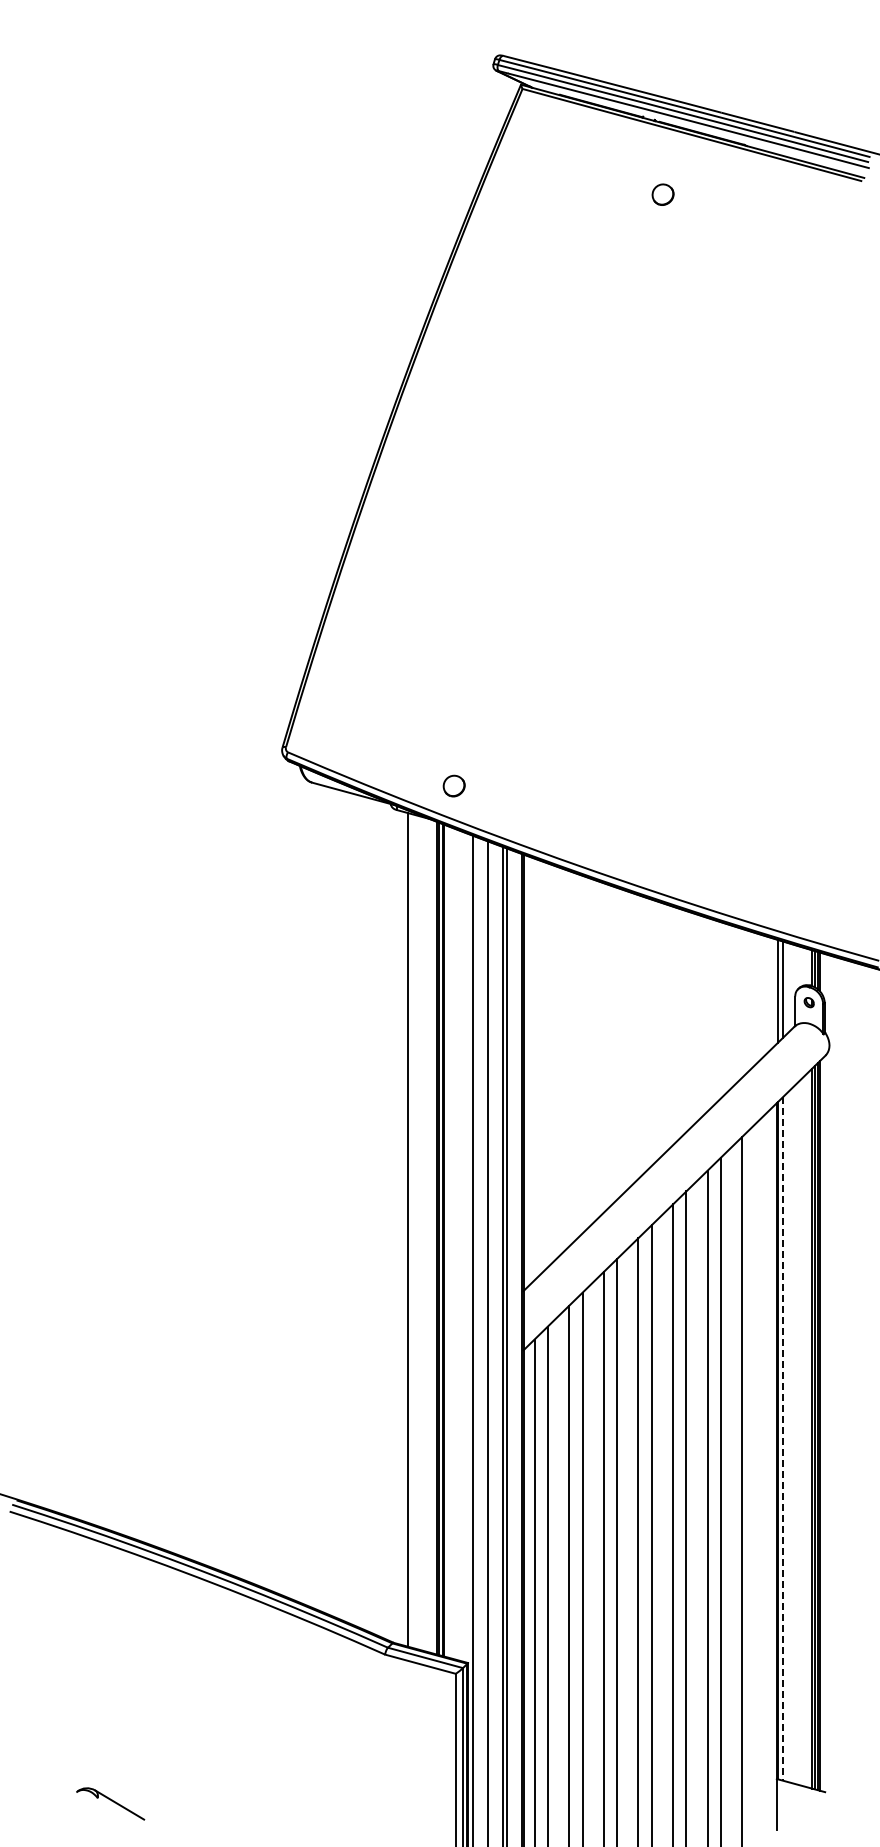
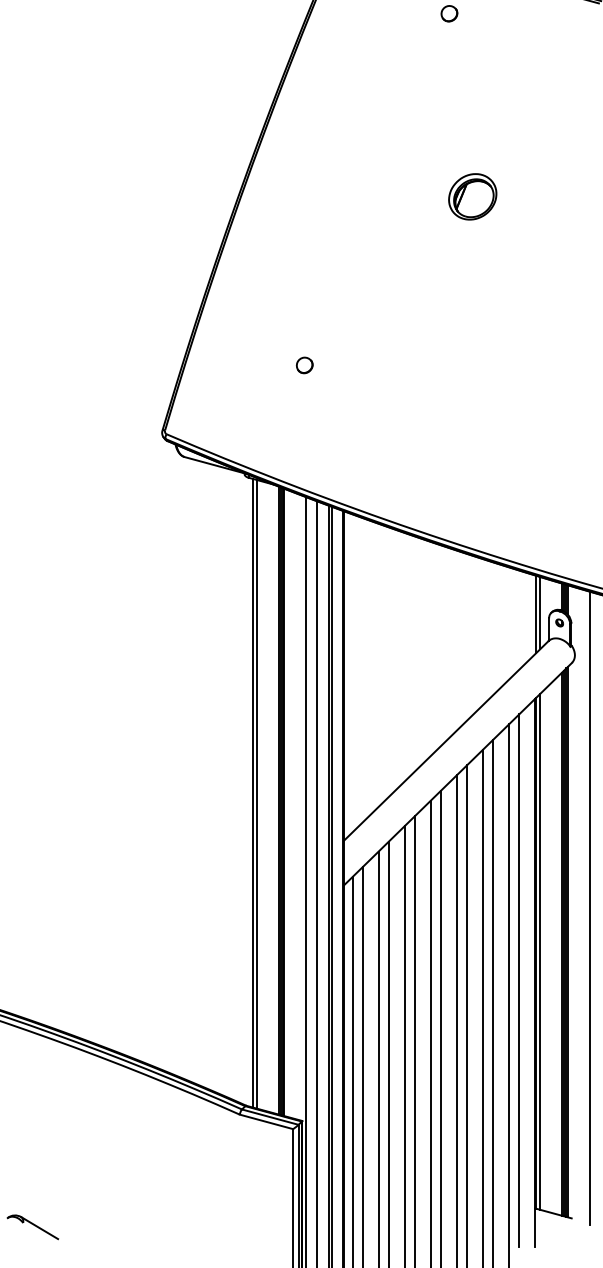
part: (693, 437) -> (472, 196), added
part: (453, 785) -> (304, 364), moved
line: (402, 1228) -> (252, 793), added
line: (848, 1380) -> (589, 907), added
line: (783, 1438) -> (540, 951), dashed -> solid
line: (755, 1476) -> (519, 980), added

